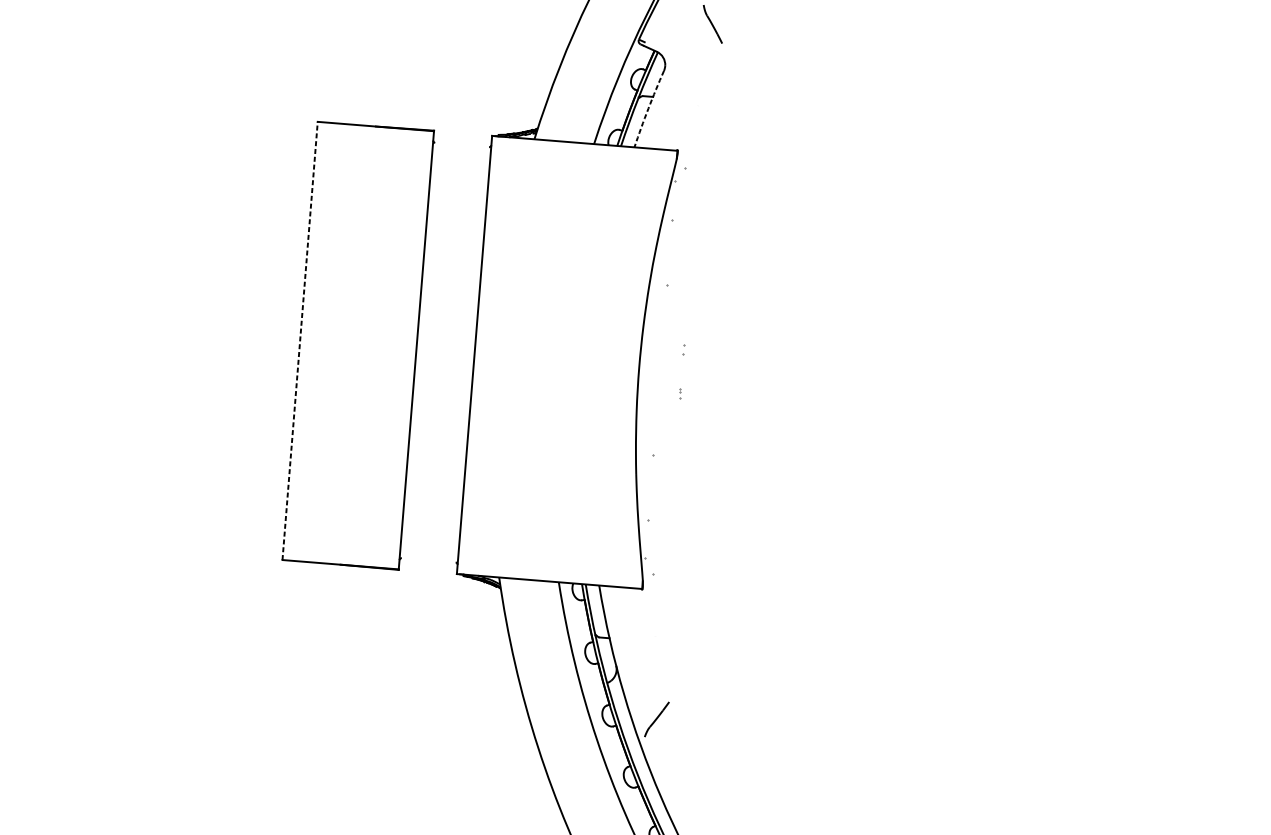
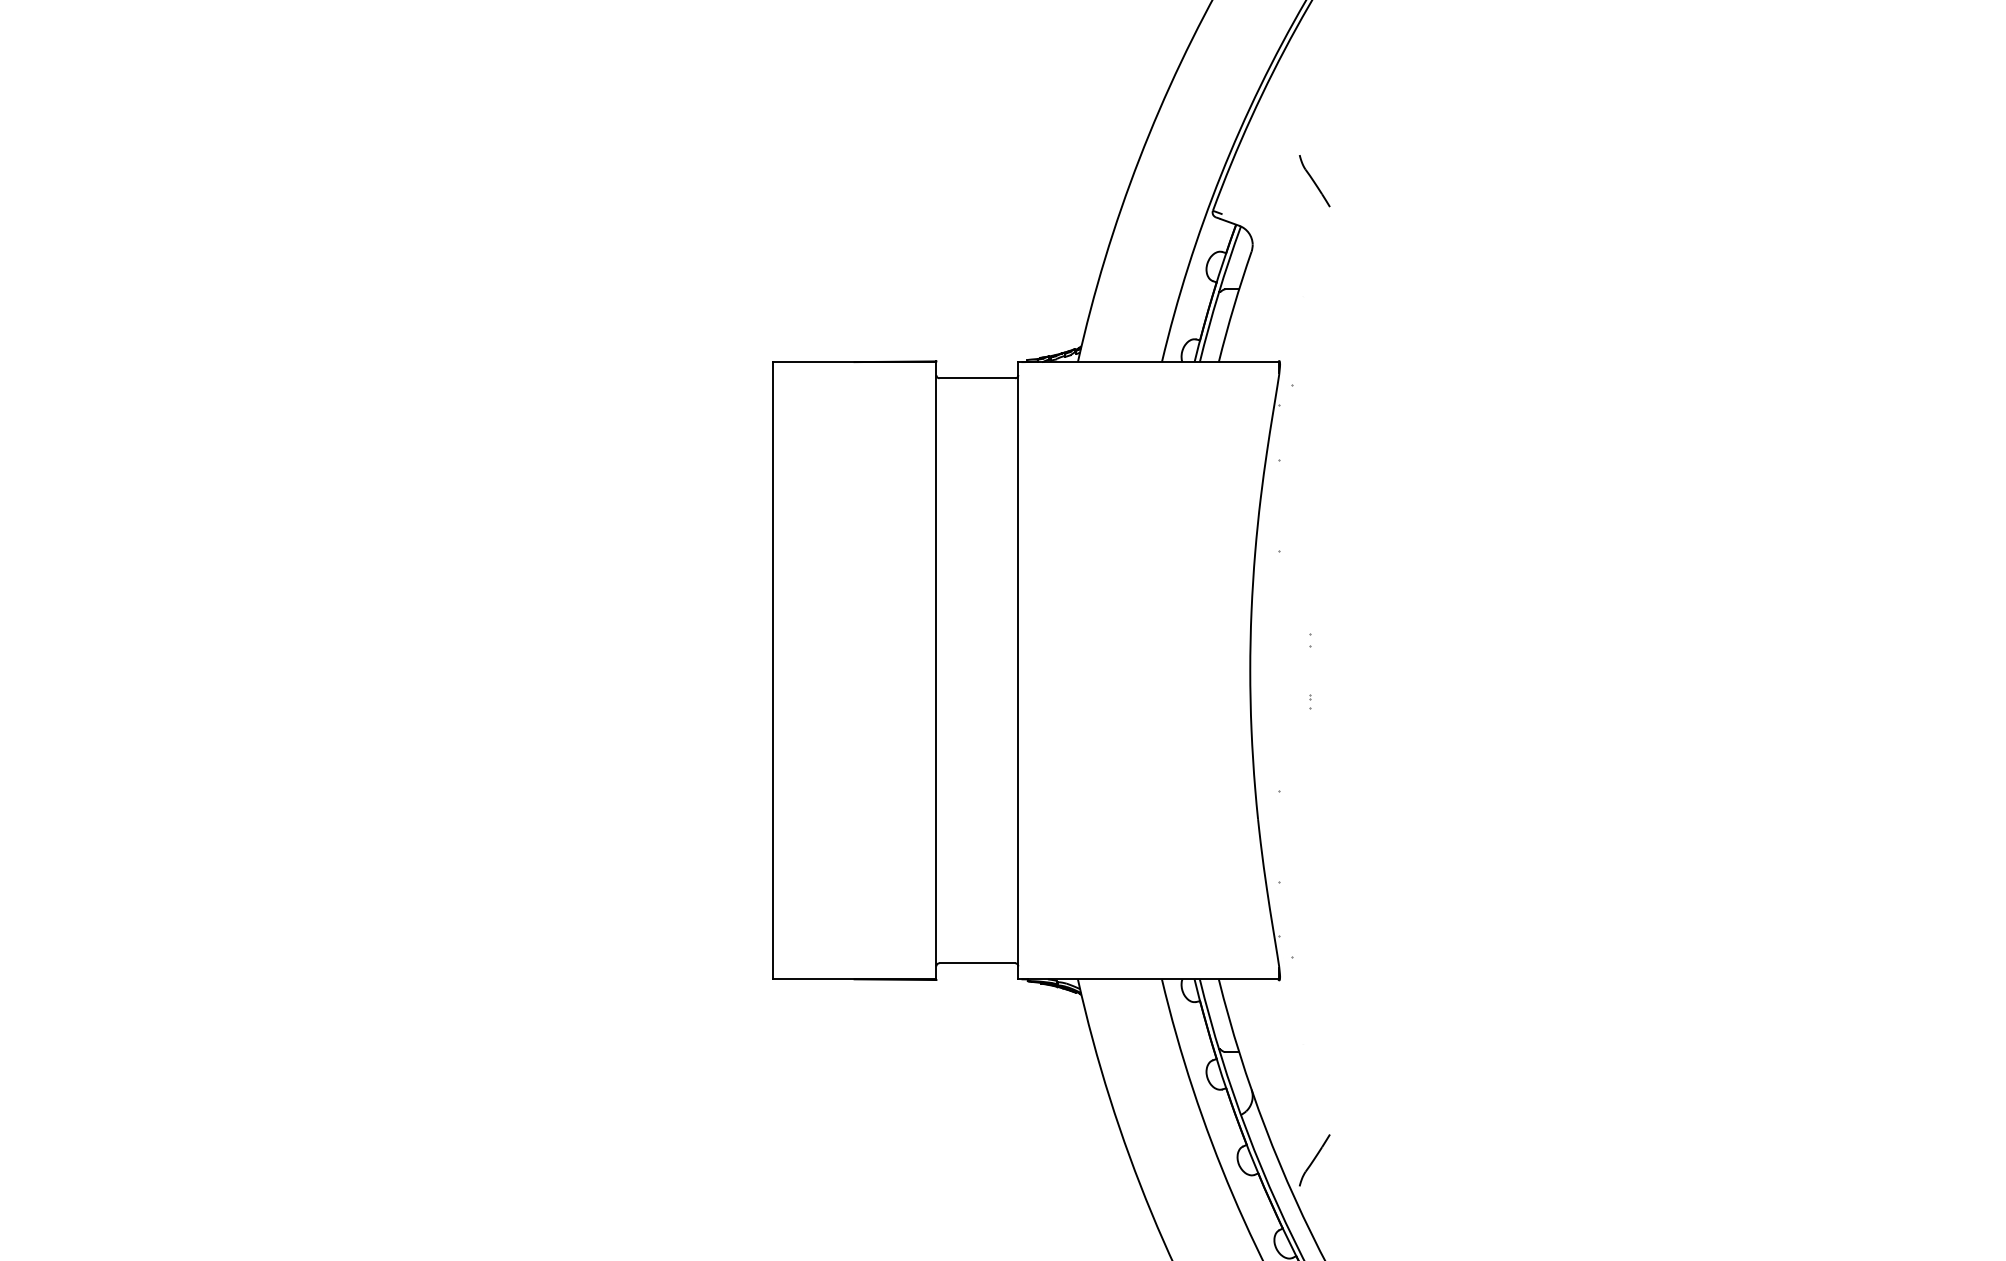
arc: (648, 108) -> (1233, 306), dashed -> solid
line: (462, 145) -> (977, 378), added
line: (300, 340) -> (772, 670), dashed -> solid
line: (428, 560) -> (977, 963), added

